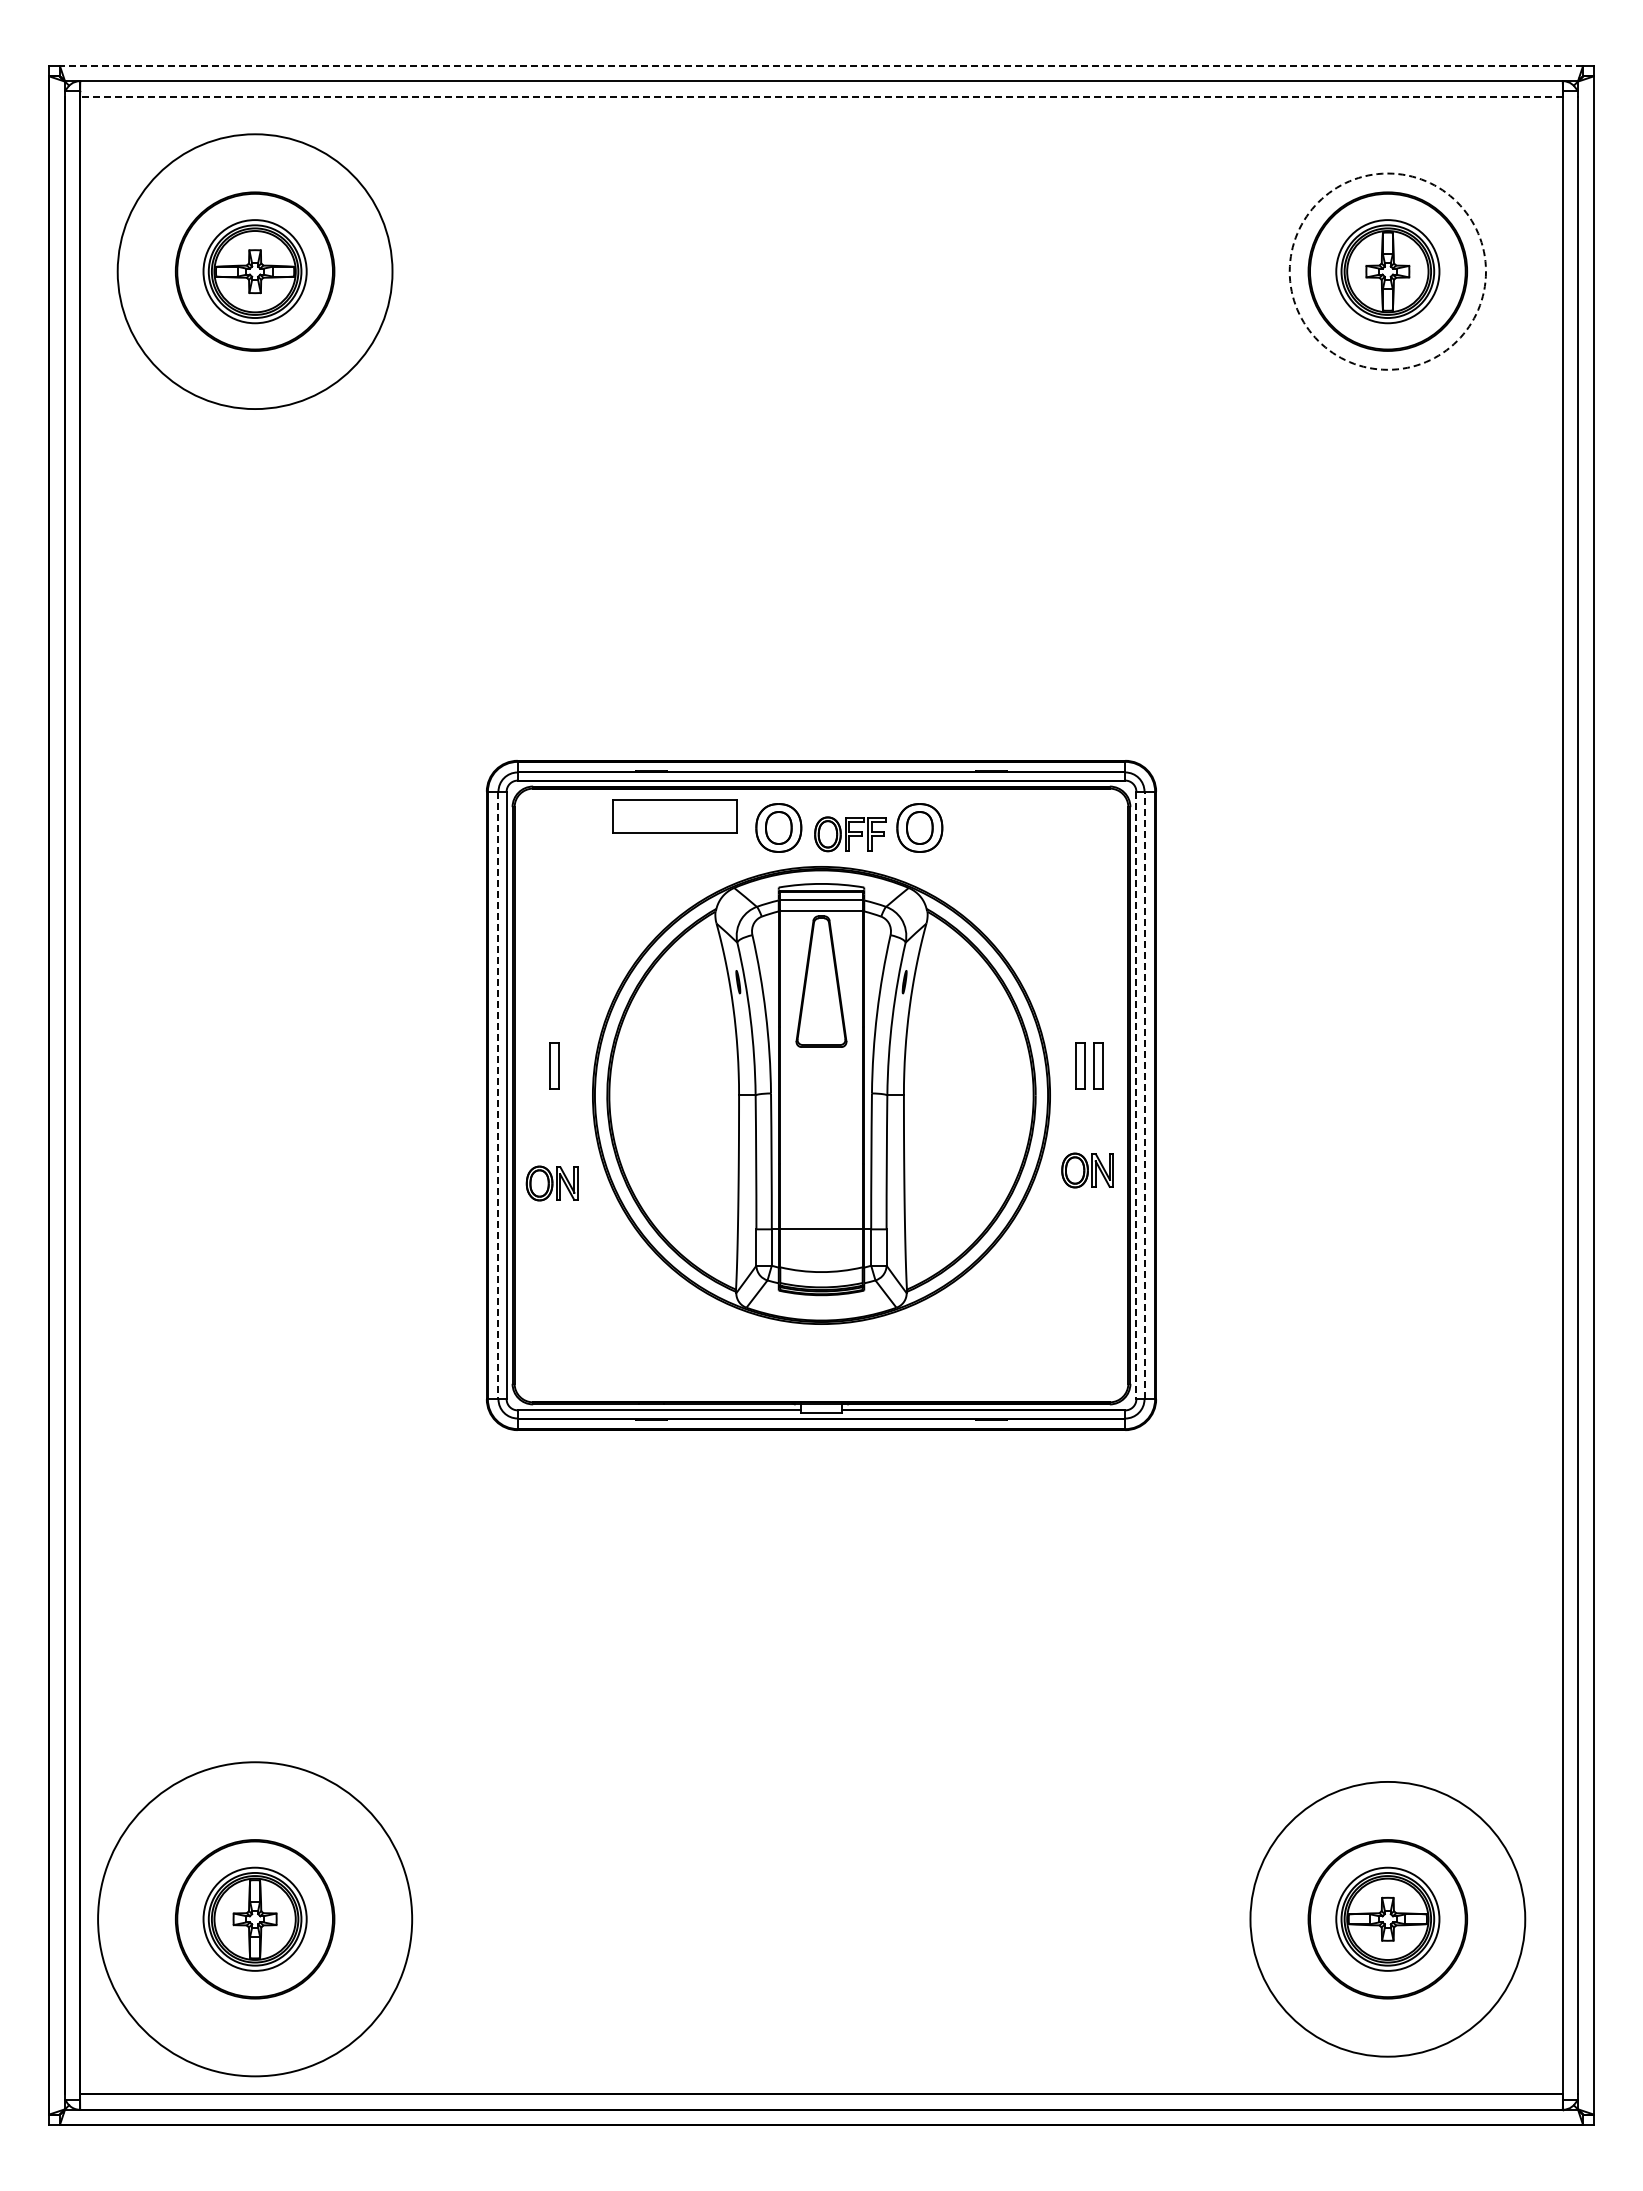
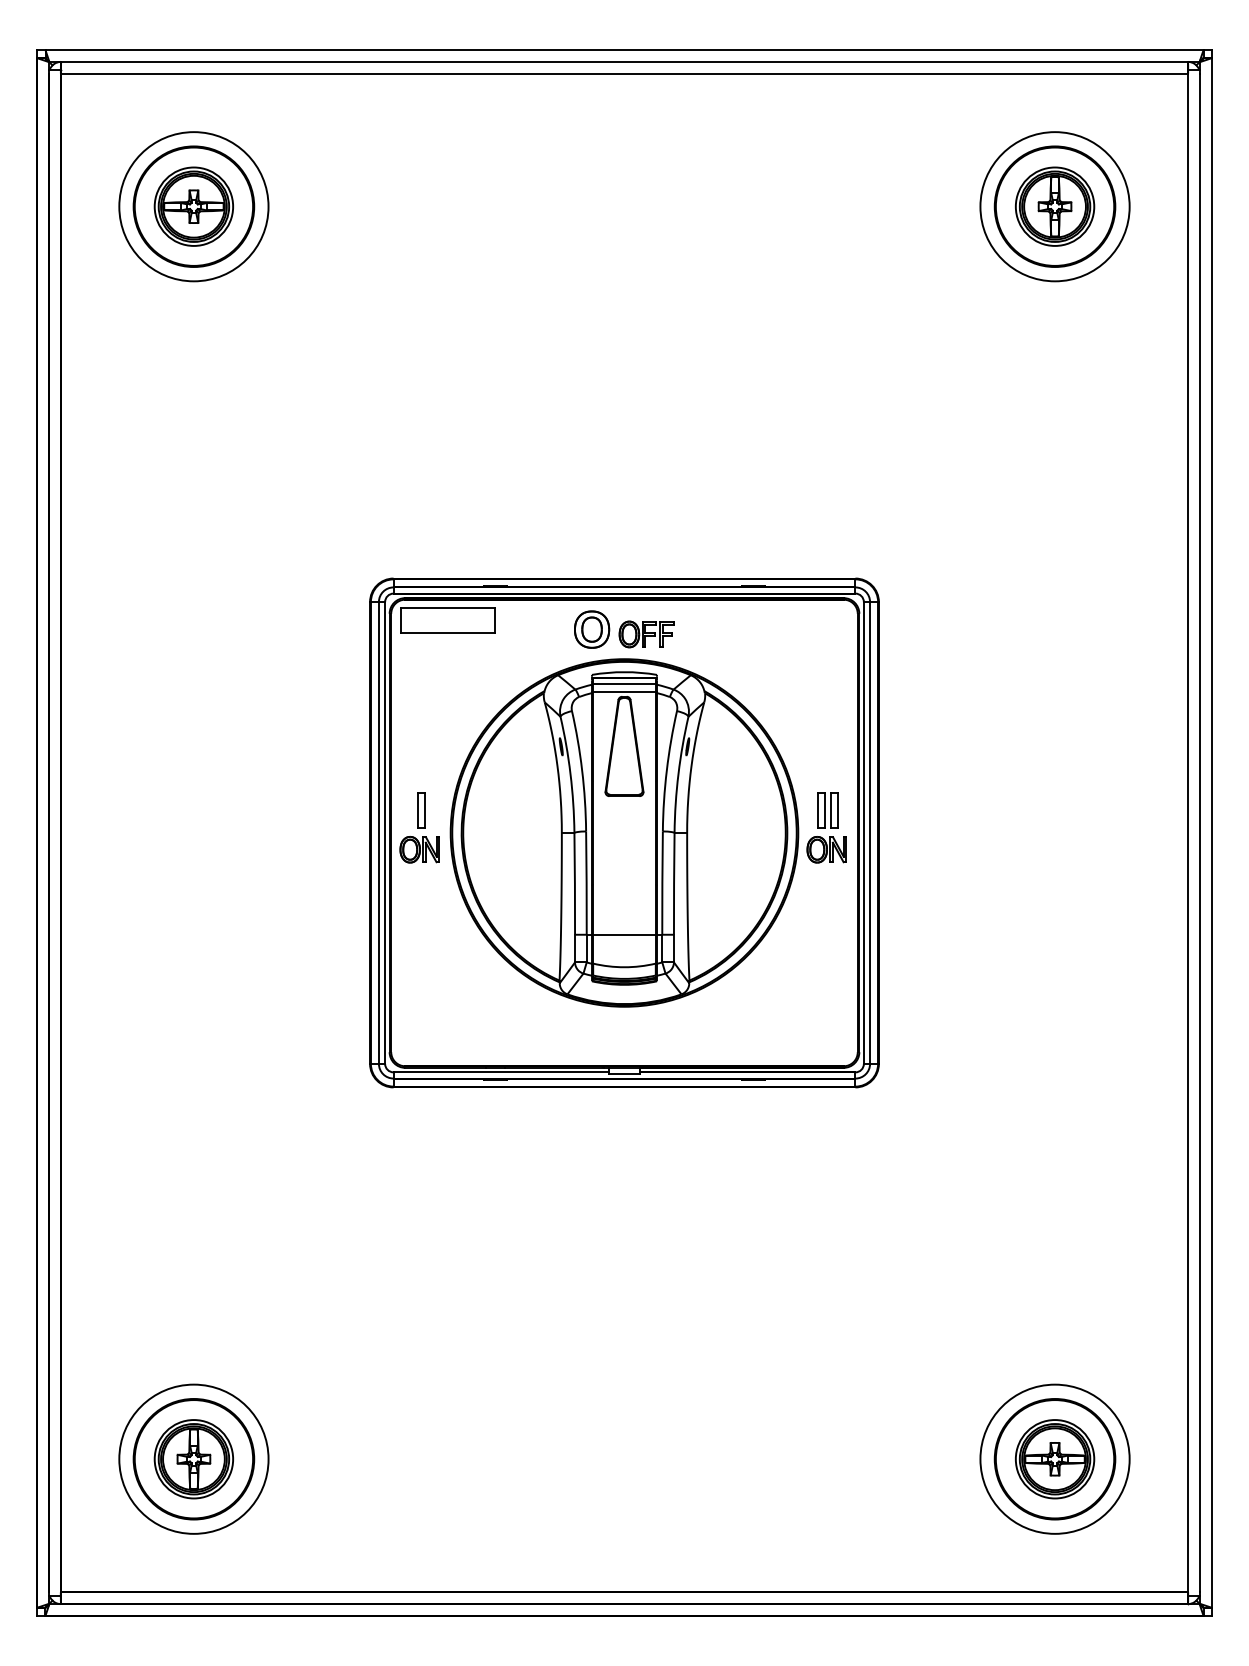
line: (821, 65) -> (624, 49), dashed -> solid
line: (820, 96) -> (623, 73), dashed -> solid
circle: (254, 271) -> (193, 206), size x0.71
circle: (1387, 271) -> (1054, 206), dashed -> solid
part: (674, 816) -> (448, 620), moved
part: (919, 827) -> (698, 629), removed
line: (498, 1095) -> (378, 833), dashed -> solid
line: (1136, 1095) -> (863, 833), dashed -> solid
line: (1144, 1095) -> (870, 833), dashed -> solid
part: (1087, 1170) -> (826, 849), moved
part: (551, 1183) -> (419, 849), moved
circle: (254, 1919) -> (193, 1459), size x0.62
circle: (1387, 1919) -> (1054, 1459), size x0.71

